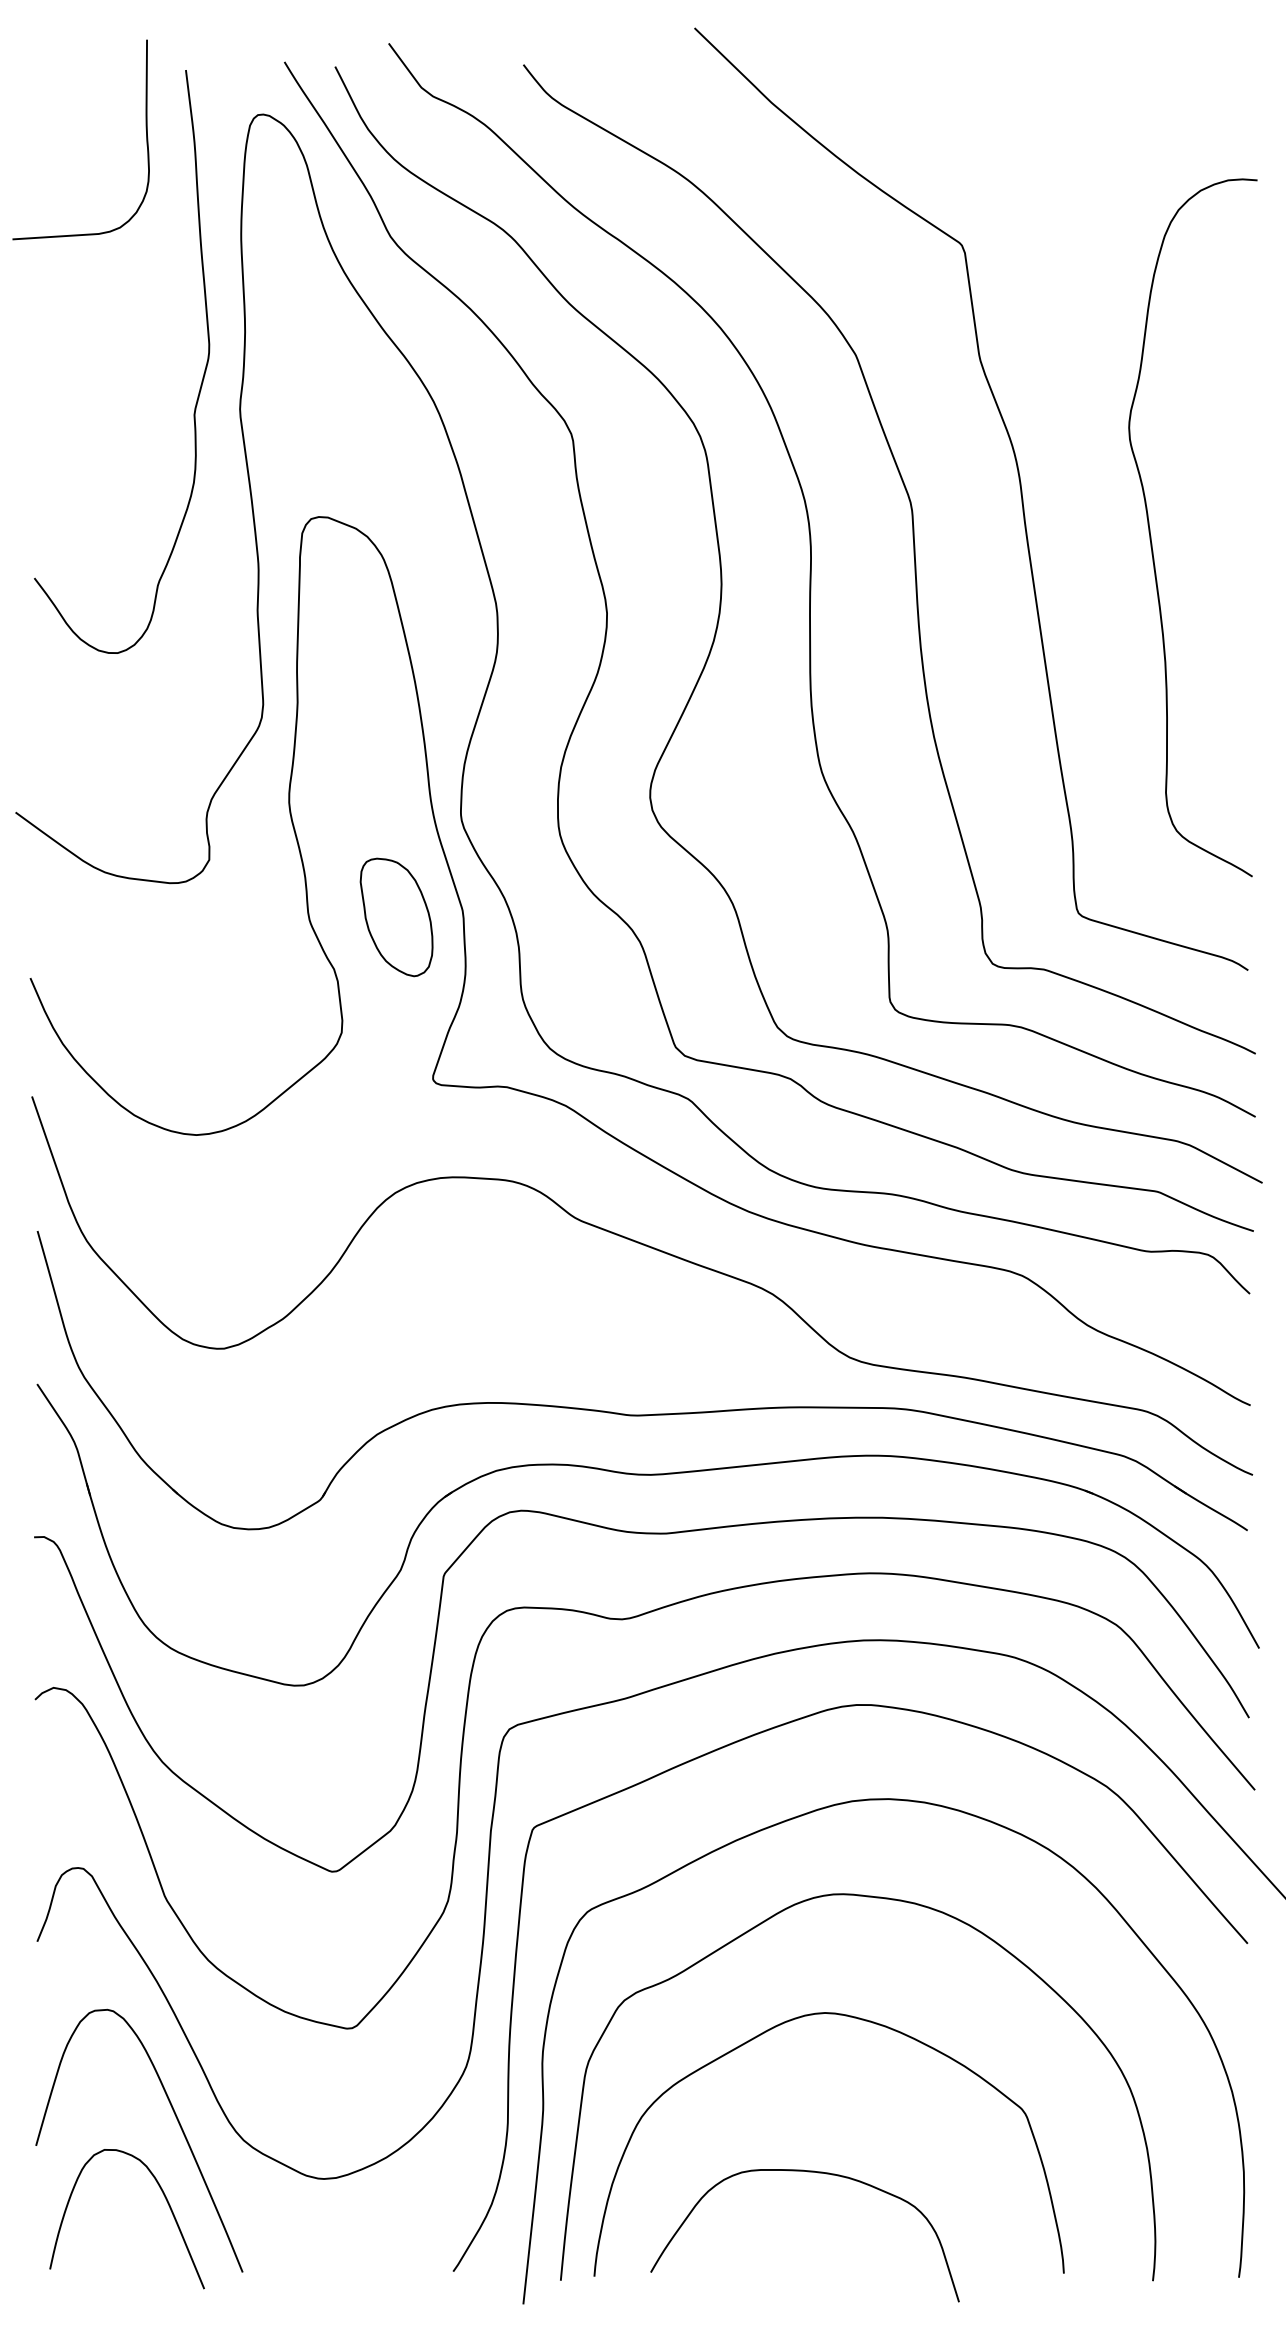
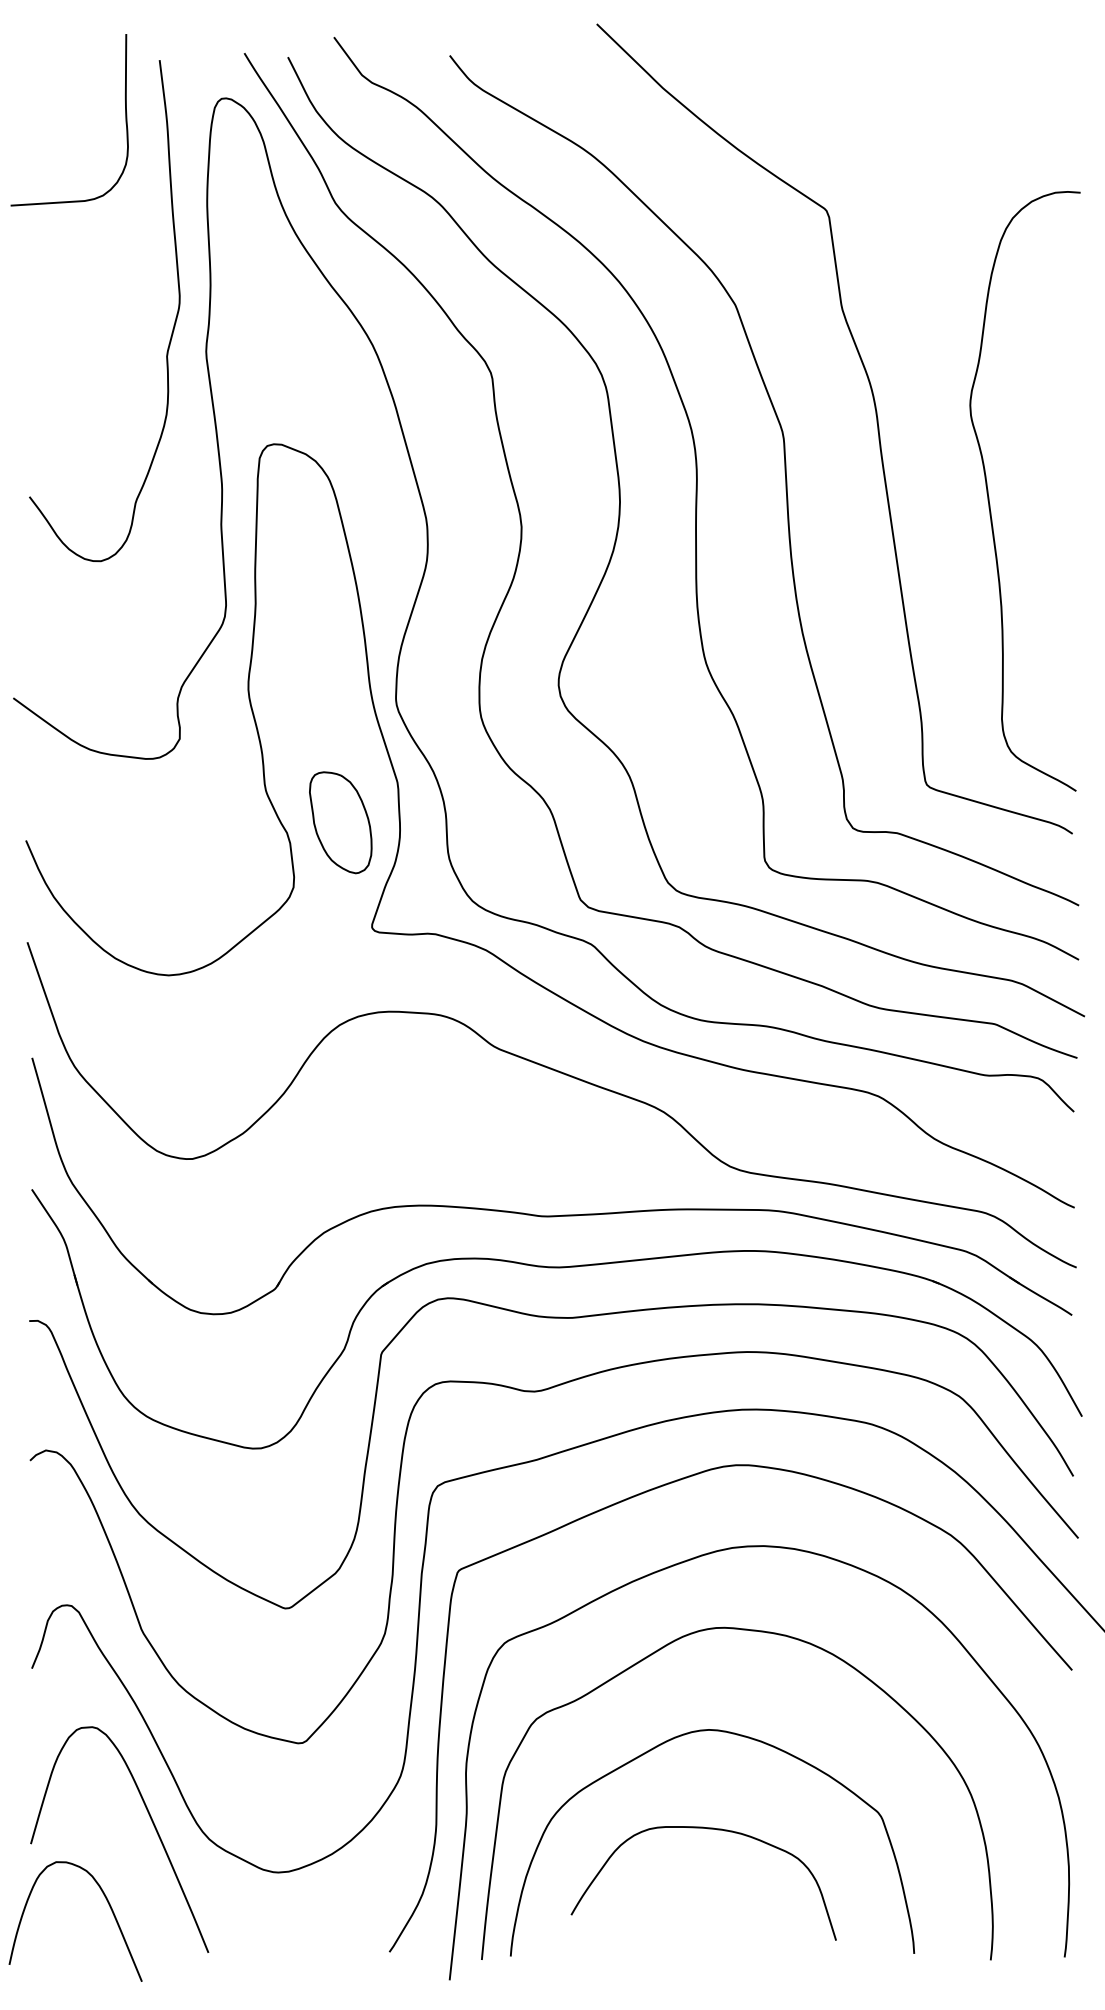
curve: (1151, 535) -> (989, 497), moved
part: (396, 917) -> (340, 822), moved
curve: (807, 2172) -> (705, 1829), moved
curve: (165, 2199) -> (108, 1904), moved

